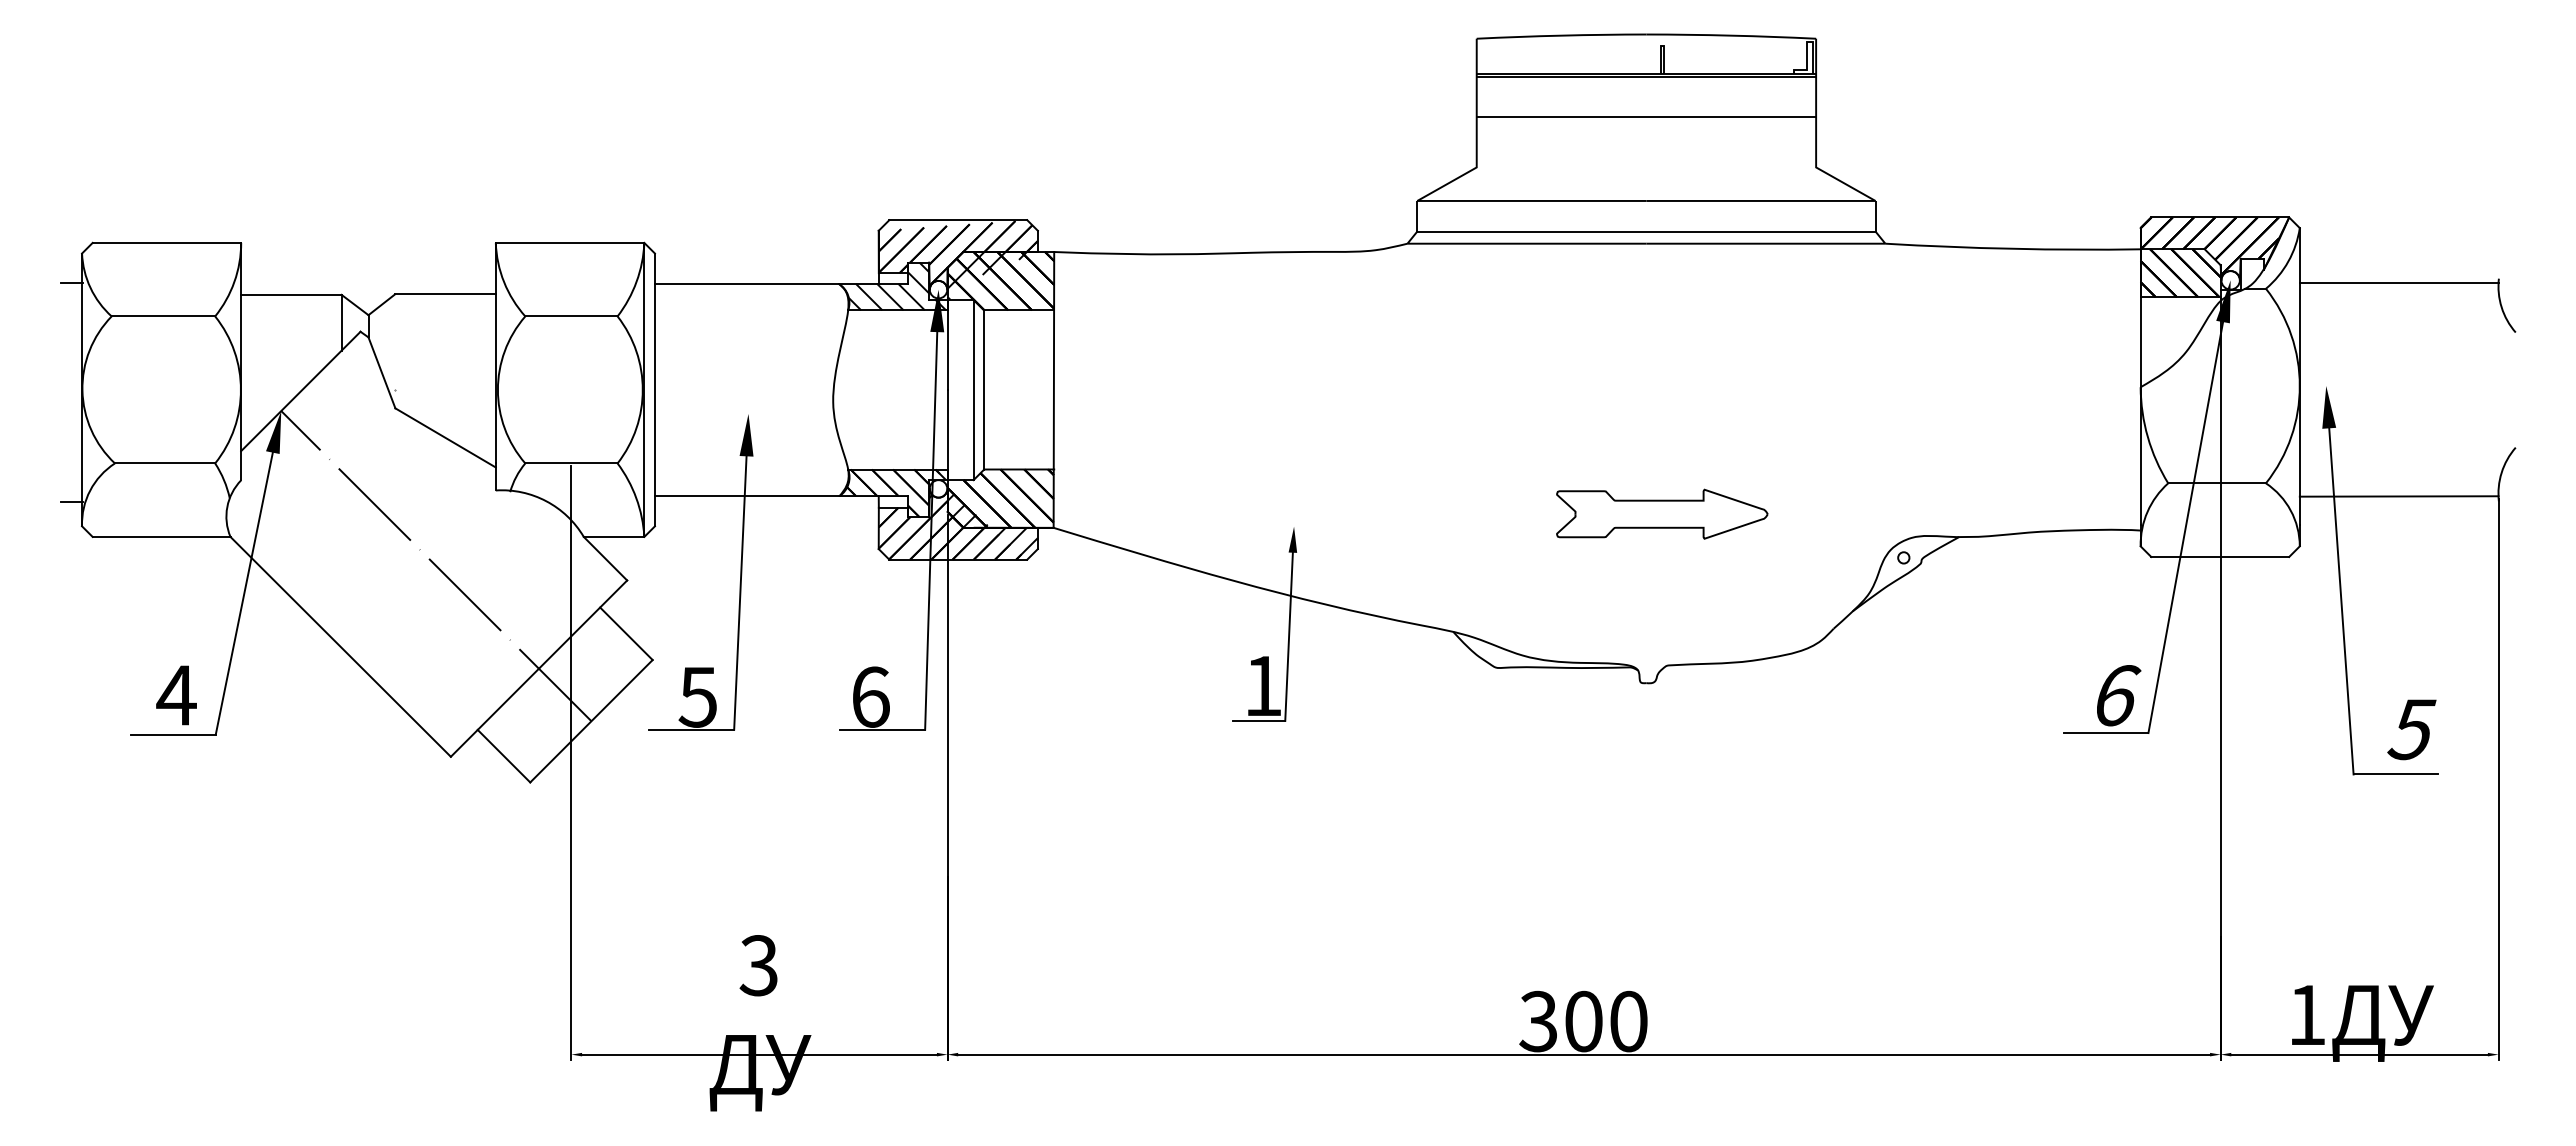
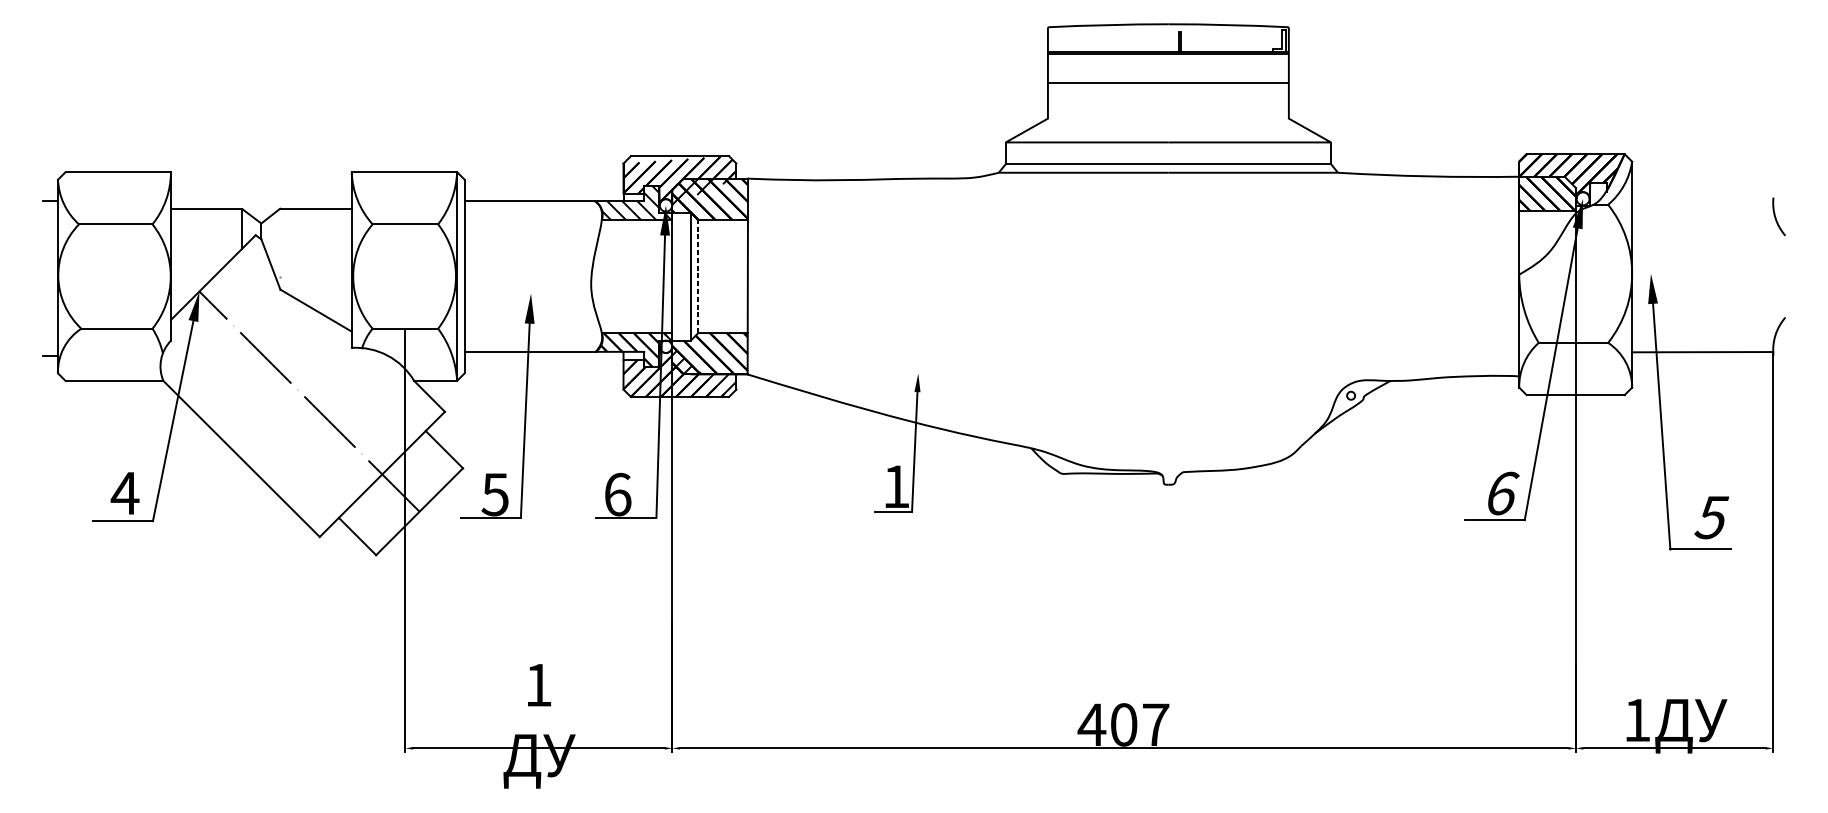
line: (2398, 283) -> (1702, 201), removed
line: (984, 389) -> (698, 276), solid -> dashed
part: (1662, 513) -> (1179, 364), removed
text: (758, 965) -> (538, 685), 3 -> 1
text: (1582, 1021) -> (1123, 724), 300 -> 407

